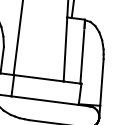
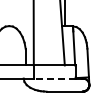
line: (45, 100) -> (55, 78), solid -> dashed

